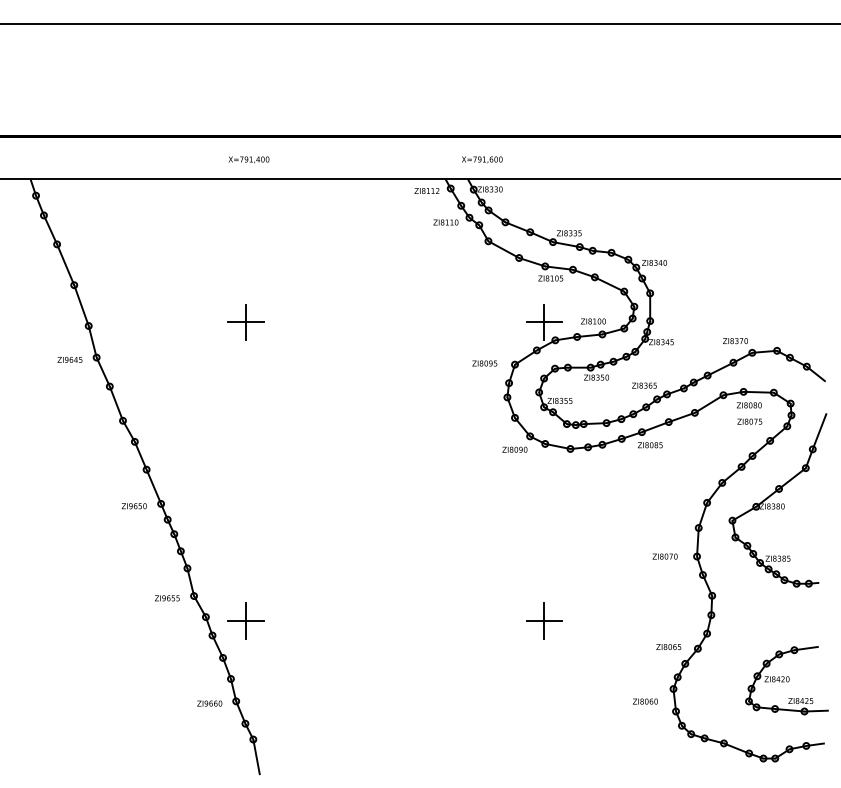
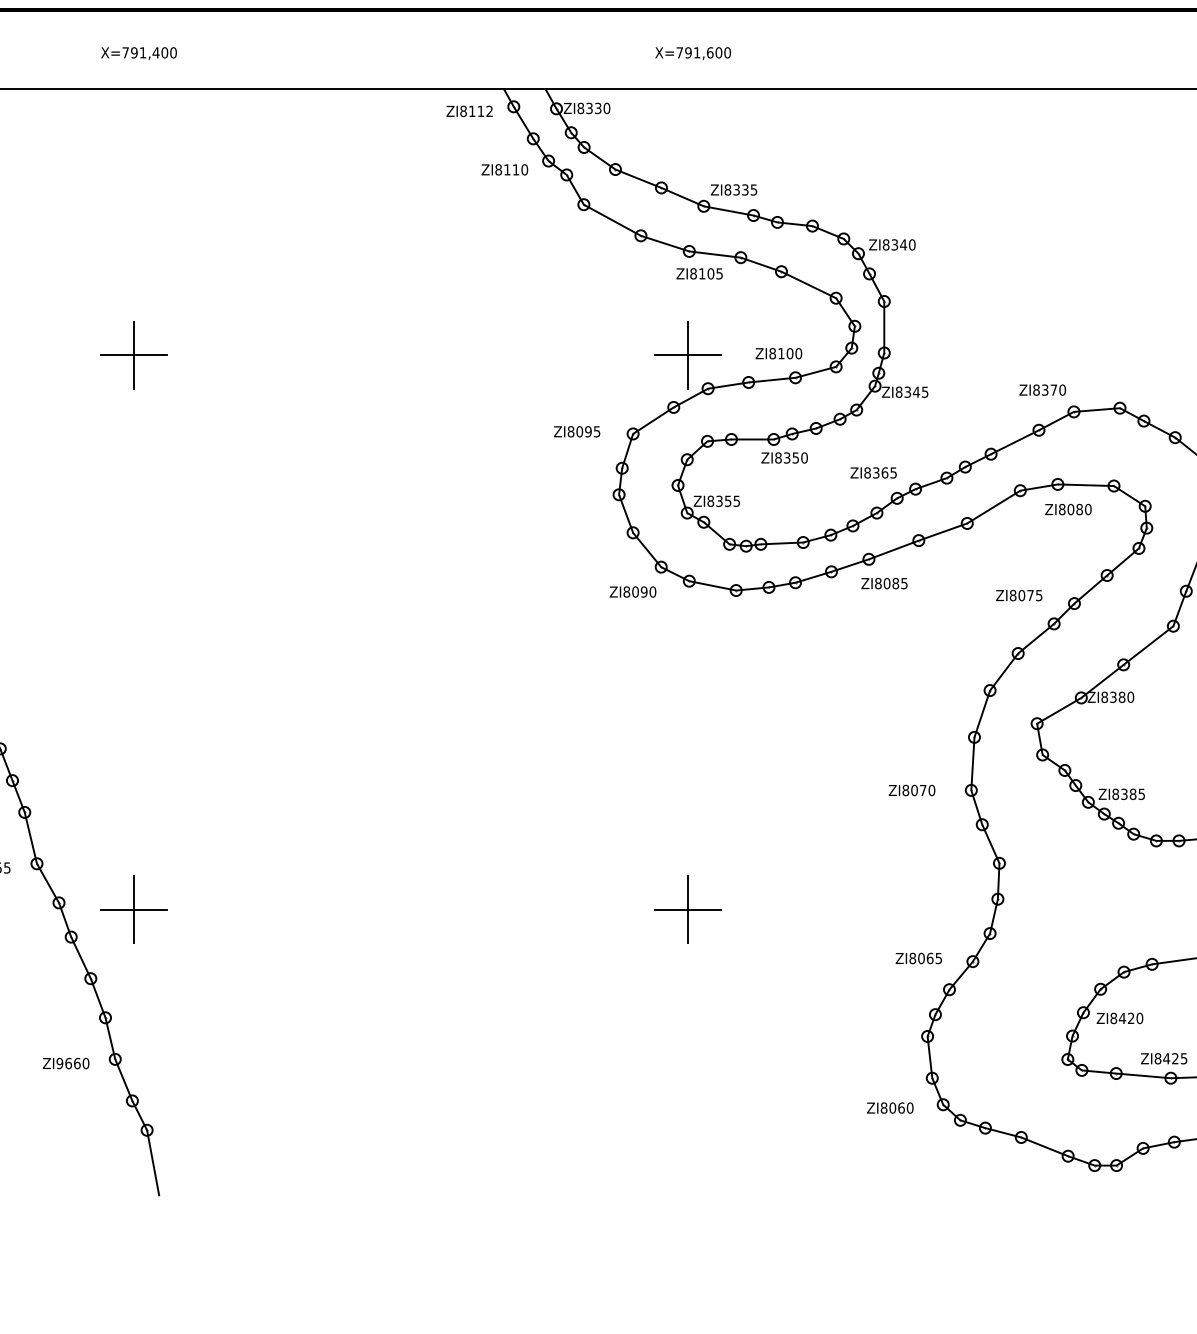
text: (482, 159) -> (693, 52), moved
text: (749, 421) -> (1018, 595), moved
text: (645, 701) -> (890, 1107), moved

